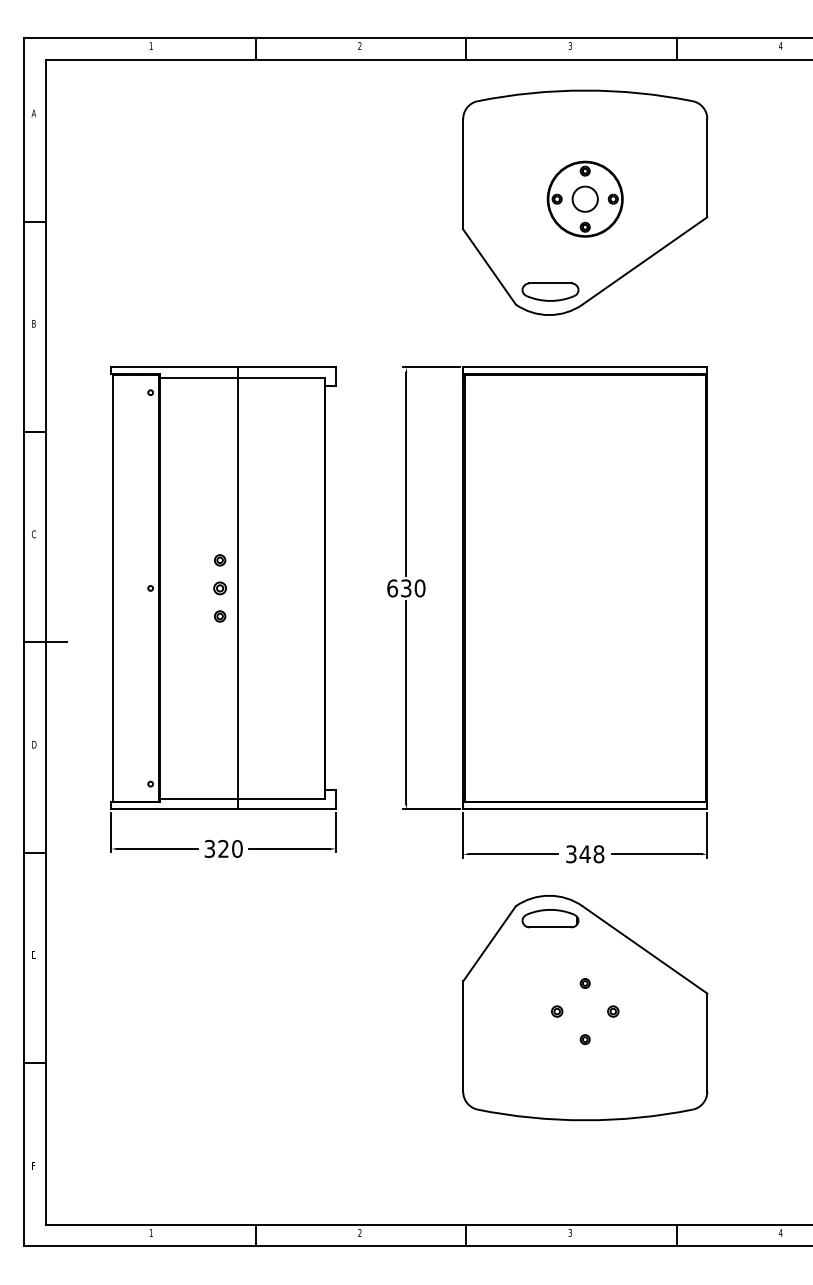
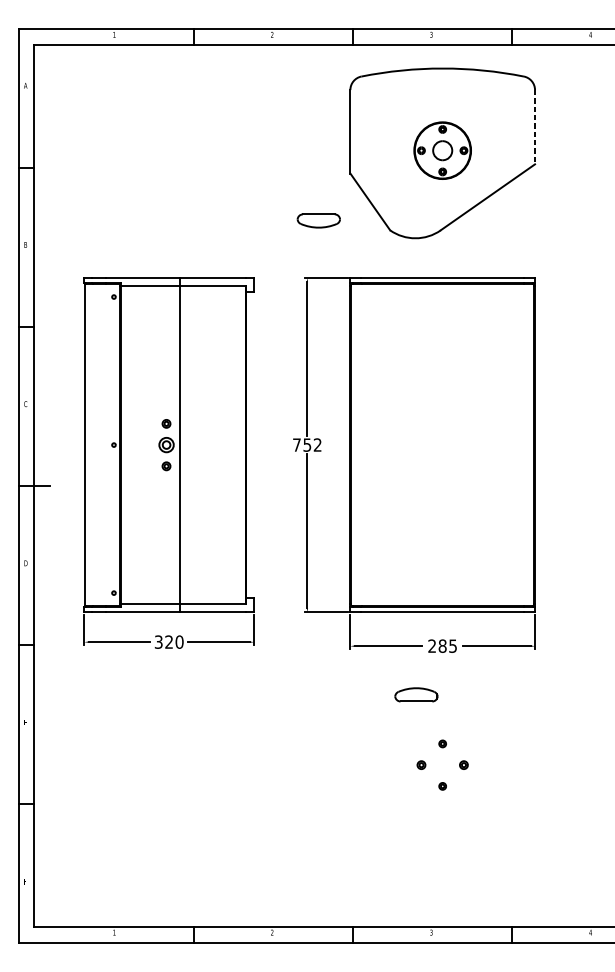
line: (707, 168) -> (535, 127), solid -> dashed
part: (550, 291) -> (318, 220), moved
part: (219, 588) -> (166, 445), size x1.6
text: (406, 588) -> (307, 445), 630 -> 752
text: (585, 854) -> (442, 646), 348 -> 285
part: (585, 1008) -> (442, 762), removed

